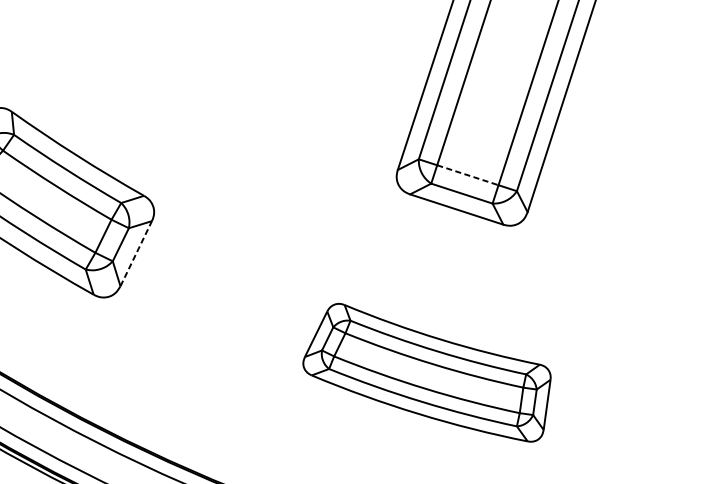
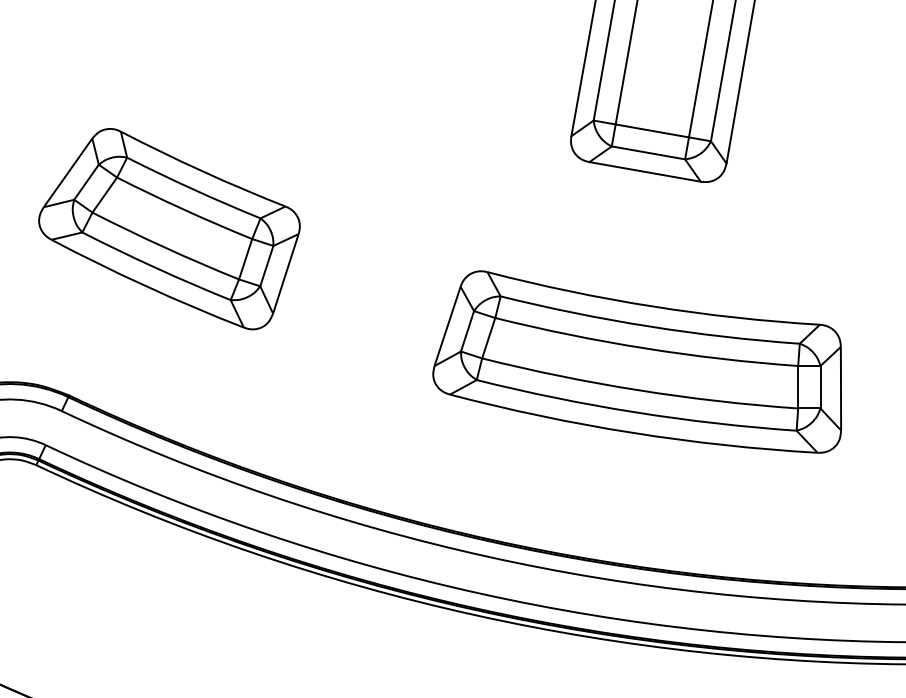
line: (467, 175) -> (652, 131), dashed -> solid
line: (136, 252) -> (286, 272), dashed -> solid
part: (426, 371) -> (636, 361), size x1.43

